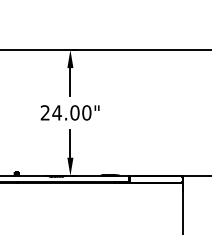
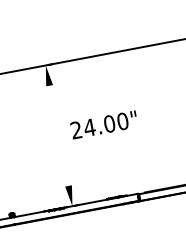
line: (70, 82) -> (52, 101), removed
text: (69, 112) -> (103, 124), moved
line: (70, 143) -> (65, 169), removed

